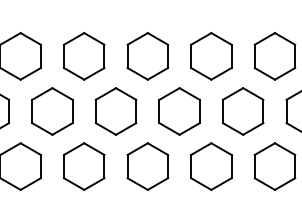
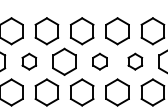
part: (52, 110) -> (29, 61), size x0.6
part: (178, 110) -> (99, 61), size x0.6
part: (243, 110) -> (135, 61), size x0.6

